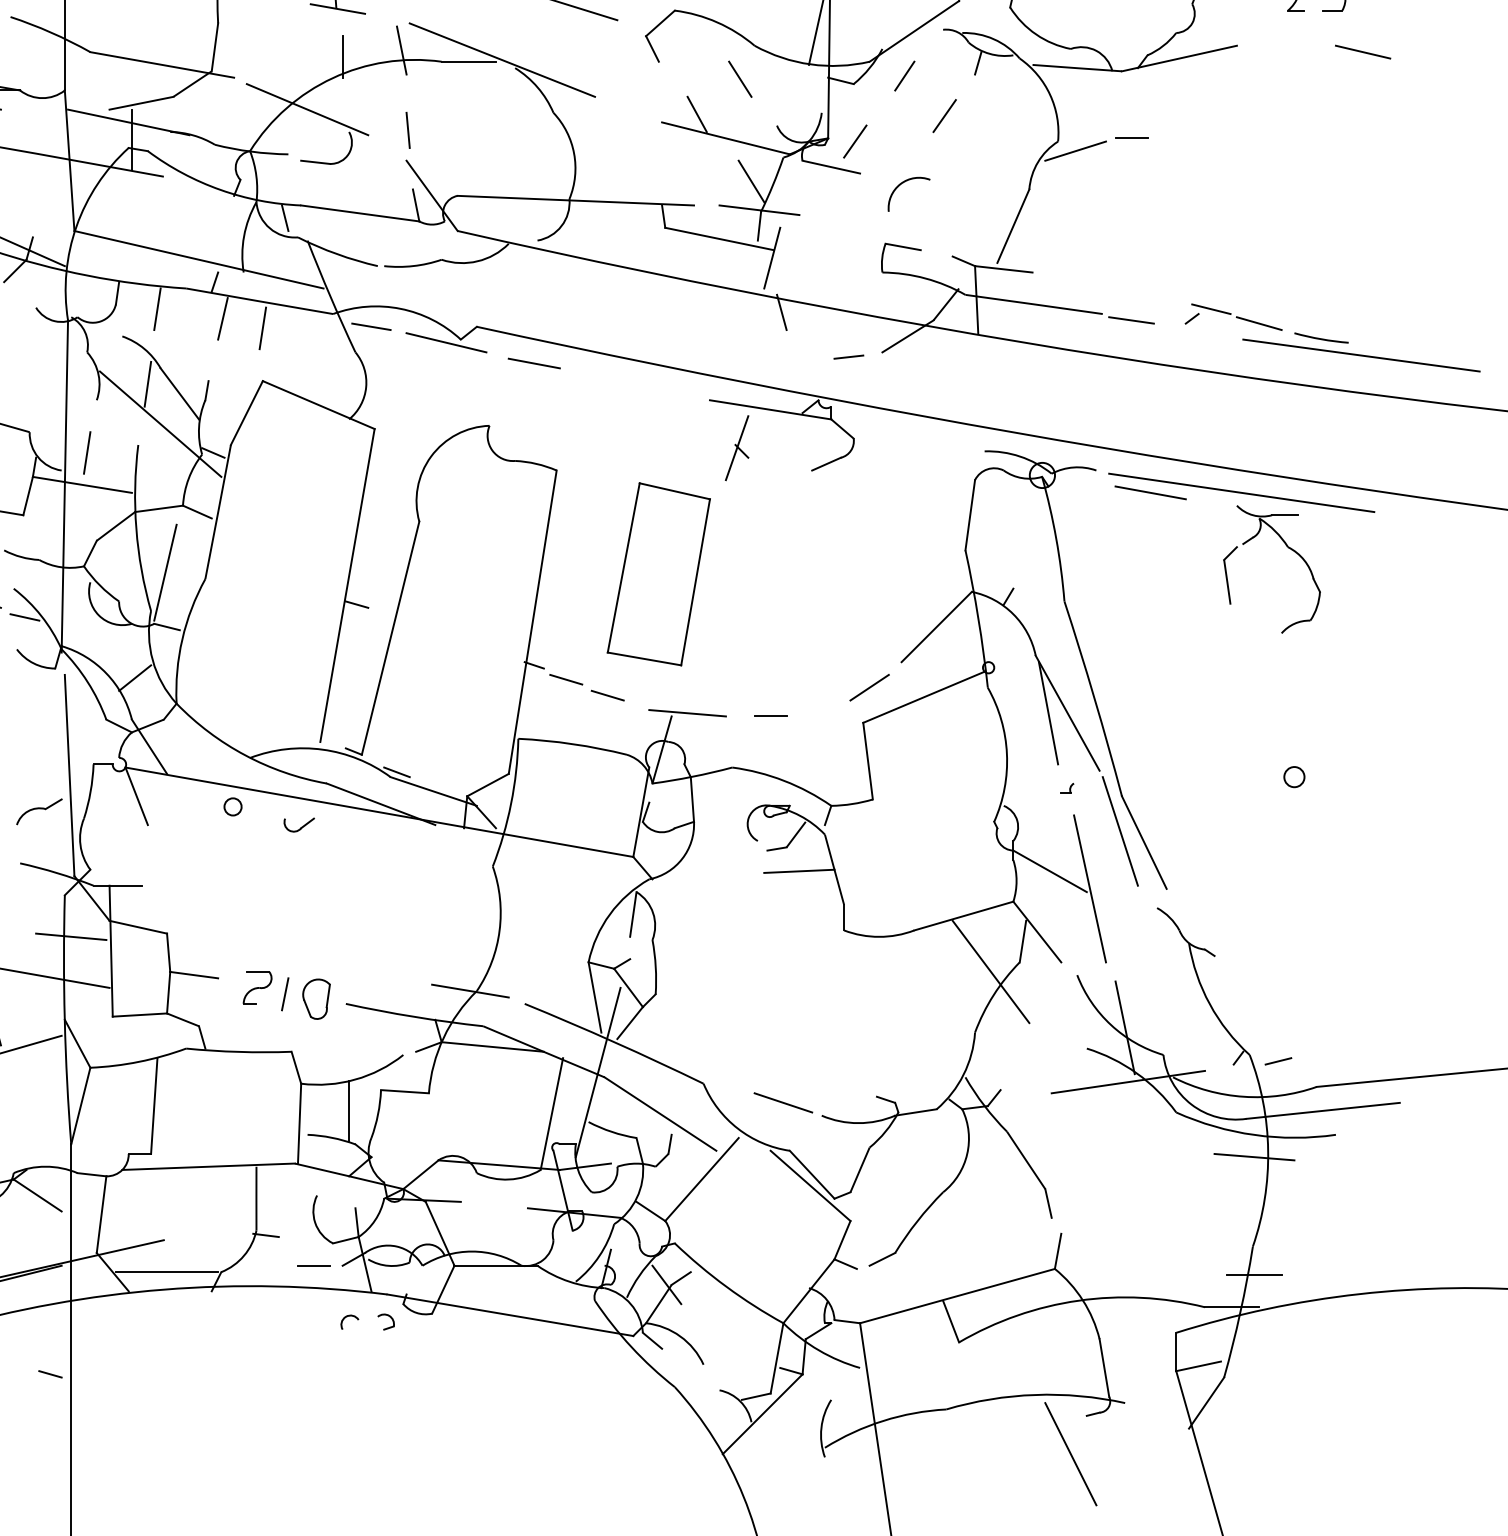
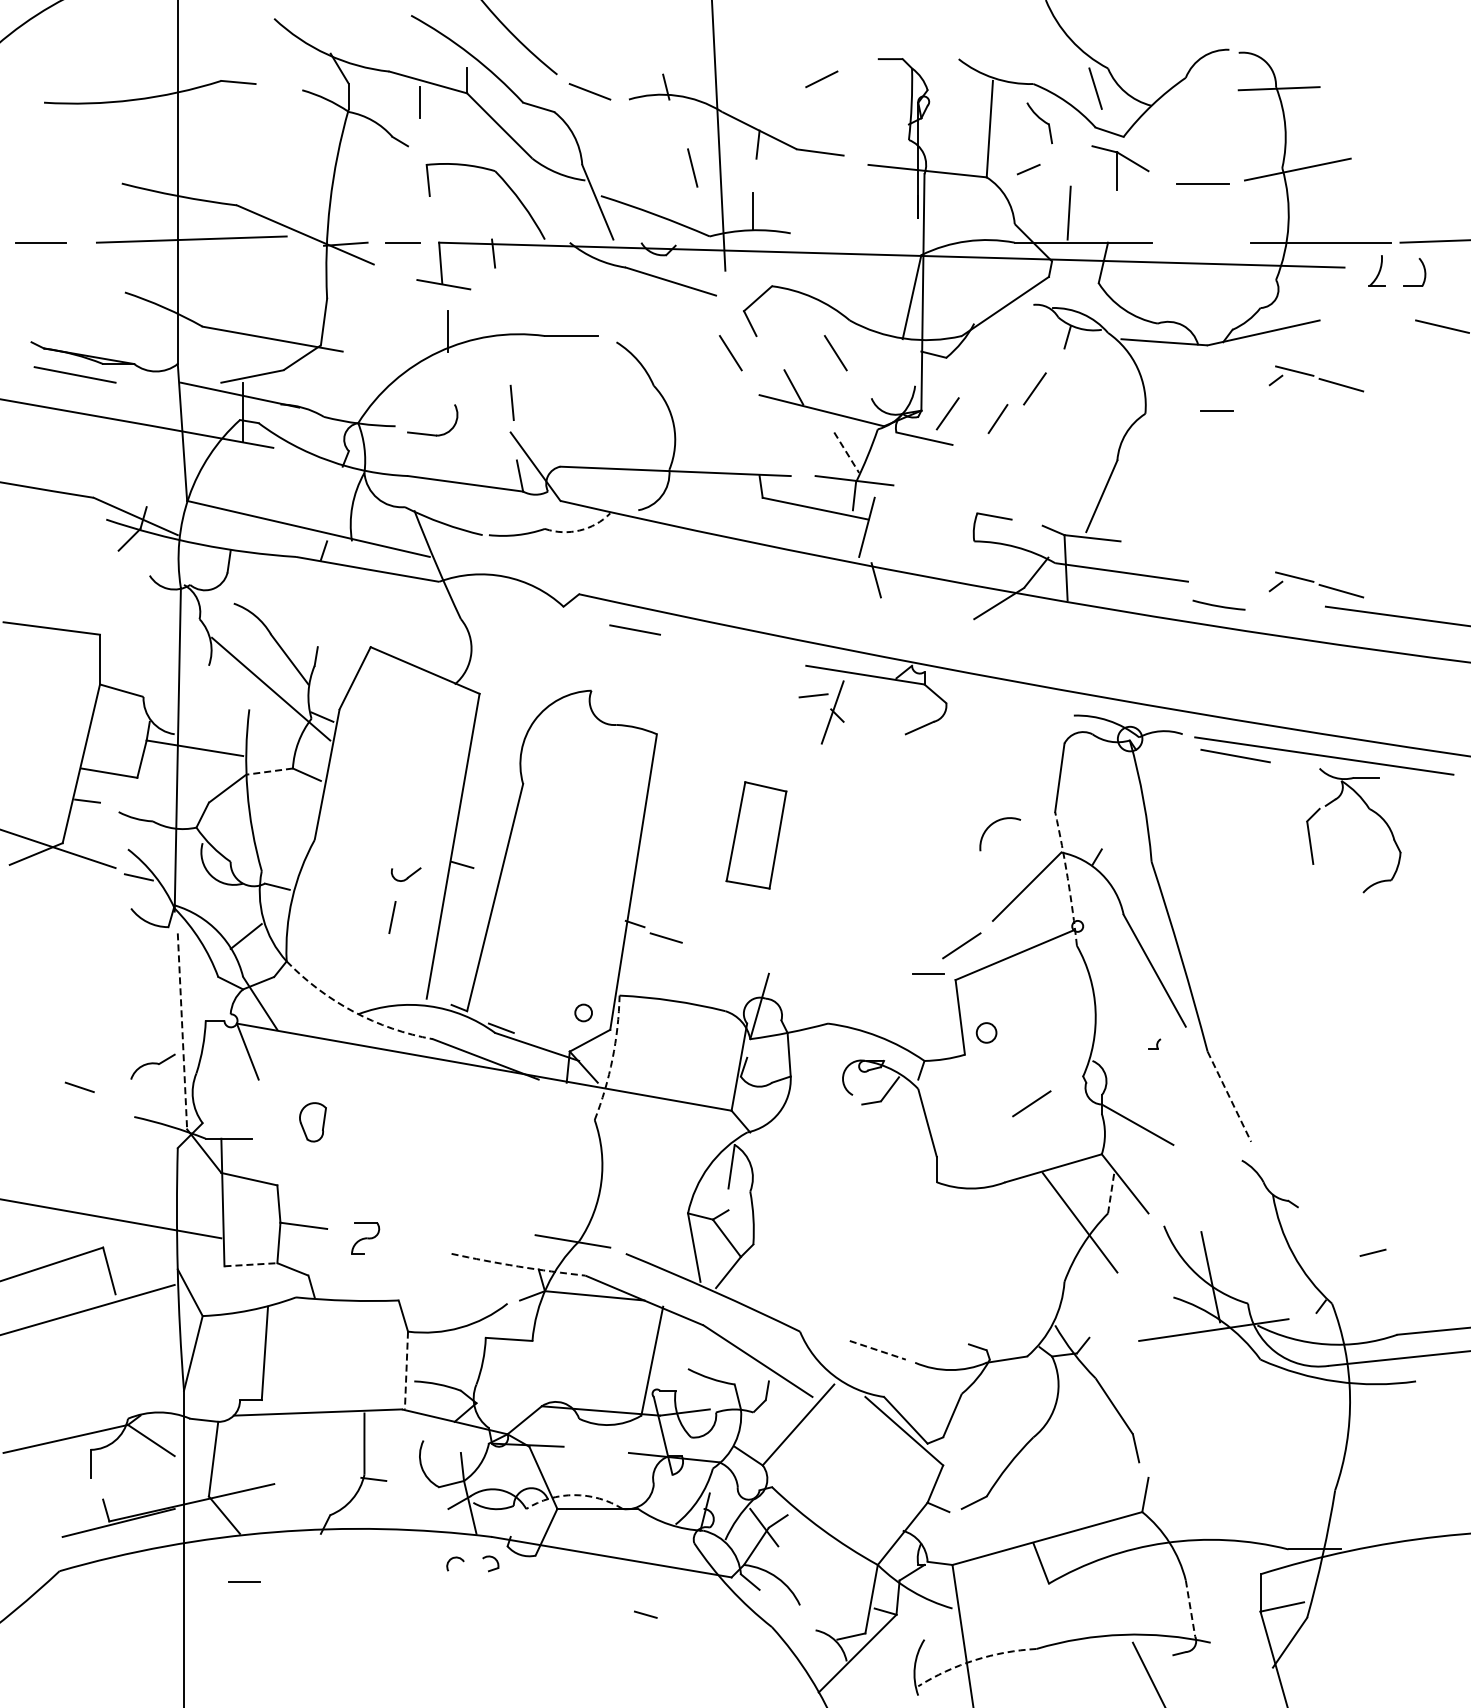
line: (401, 49) -> (505, 324), removed
line: (501, 60) -> (603, 334), removed
line: (904, 75) -> (997, 418), moved
line: (632, 79) -> (730, 353), added
part: (1233, 105) -> (1316, 378), added
line: (307, 109) -> (414, 382), removed
line: (1075, 150) -> (1162, 422), removed
line: (751, 181) -> (846, 452), solid -> dashed
arc: (902, 184) -> (993, 824), moved
line: (285, 218) -> (392, 488), removed
arc: (477, 261) -> (579, 530), solid -> dashed
line: (156, 308) -> (267, 576), removed
line: (222, 318) -> (331, 586), removed
line: (1131, 319) -> (1216, 587), removed
line: (371, 327) -> (476, 594), removed
line: (262, 328) -> (370, 595), removed
arc: (1320, 338) -> (1218, 605), moved
line: (446, 342) -> (549, 609), removed
line: (848, 356) -> (813, 695), moved
line: (147, 384) -> (258, 650), removed
line: (87, 452) -> (199, 716), removed
line: (158, 508) -> (269, 771), solid -> dashed
line: (165, 572) -> (275, 833), removed
part: (658, 574) -> (756, 835), size x0.6
arc: (978, 618) -> (1067, 878), solid -> dashed
line: (607, 695) -> (706, 953), removed
line: (687, 713) -> (784, 970), removed
line: (1047, 713) -> (1135, 970), removed
line: (770, 716) -> (928, 973), moved
arc: (245, 755) -> (353, 1011), solid -> dashed
line: (69, 775) -> (182, 1031), solid -> dashed
circle: (1294, 776) -> (986, 1032), moved
arc: (511, 803) -> (612, 1058), solid -> dashed
circle: (232, 806) -> (583, 1012), moved
part: (298, 824) -> (405, 874), moved
line: (1119, 831) -> (1205, 1085), removed
line: (1144, 843) -> (1229, 1097), solid -> dashed
line: (941, 849) -> (1031, 1103), added
line: (799, 871) -> (893, 1124), removed
line: (1090, 888) -> (1176, 1141), removed
line: (70, 936) -> (183, 1188), removed
line: (1023, 940) -> (1111, 1192), solid -> dashed
line: (285, 994) -> (392, 917), moved
part: (316, 999) -> (312, 1122), moved
line: (140, 1014) -> (251, 1264), solid -> dashed
arc: (414, 1016) -> (518, 1266), solid -> dashed
line: (1277, 1061) -> (1372, 1252), moved
line: (598, 1072) -> (697, 1320), removed
line: (783, 1103) -> (877, 1350), solid -> dashed
line: (348, 1110) -> (454, 1357), removed
line: (299, 1123) -> (406, 1370), solid -> dashed
line: (1254, 1157) -> (1336, 1403), removed
arc: (472, 1251) -> (574, 1495), solid -> dashed
line: (313, 1265) -> (244, 1581), moved
line: (167, 1272) -> (277, 1515), removed
line: (1254, 1275) -> (1336, 1518), removed
line: (1104, 1368) -> (1190, 1609), solid -> dashed
line: (50, 1374) -> (645, 1614), moved
arc: (883, 1421) -> (975, 1660), solid -> dashed

